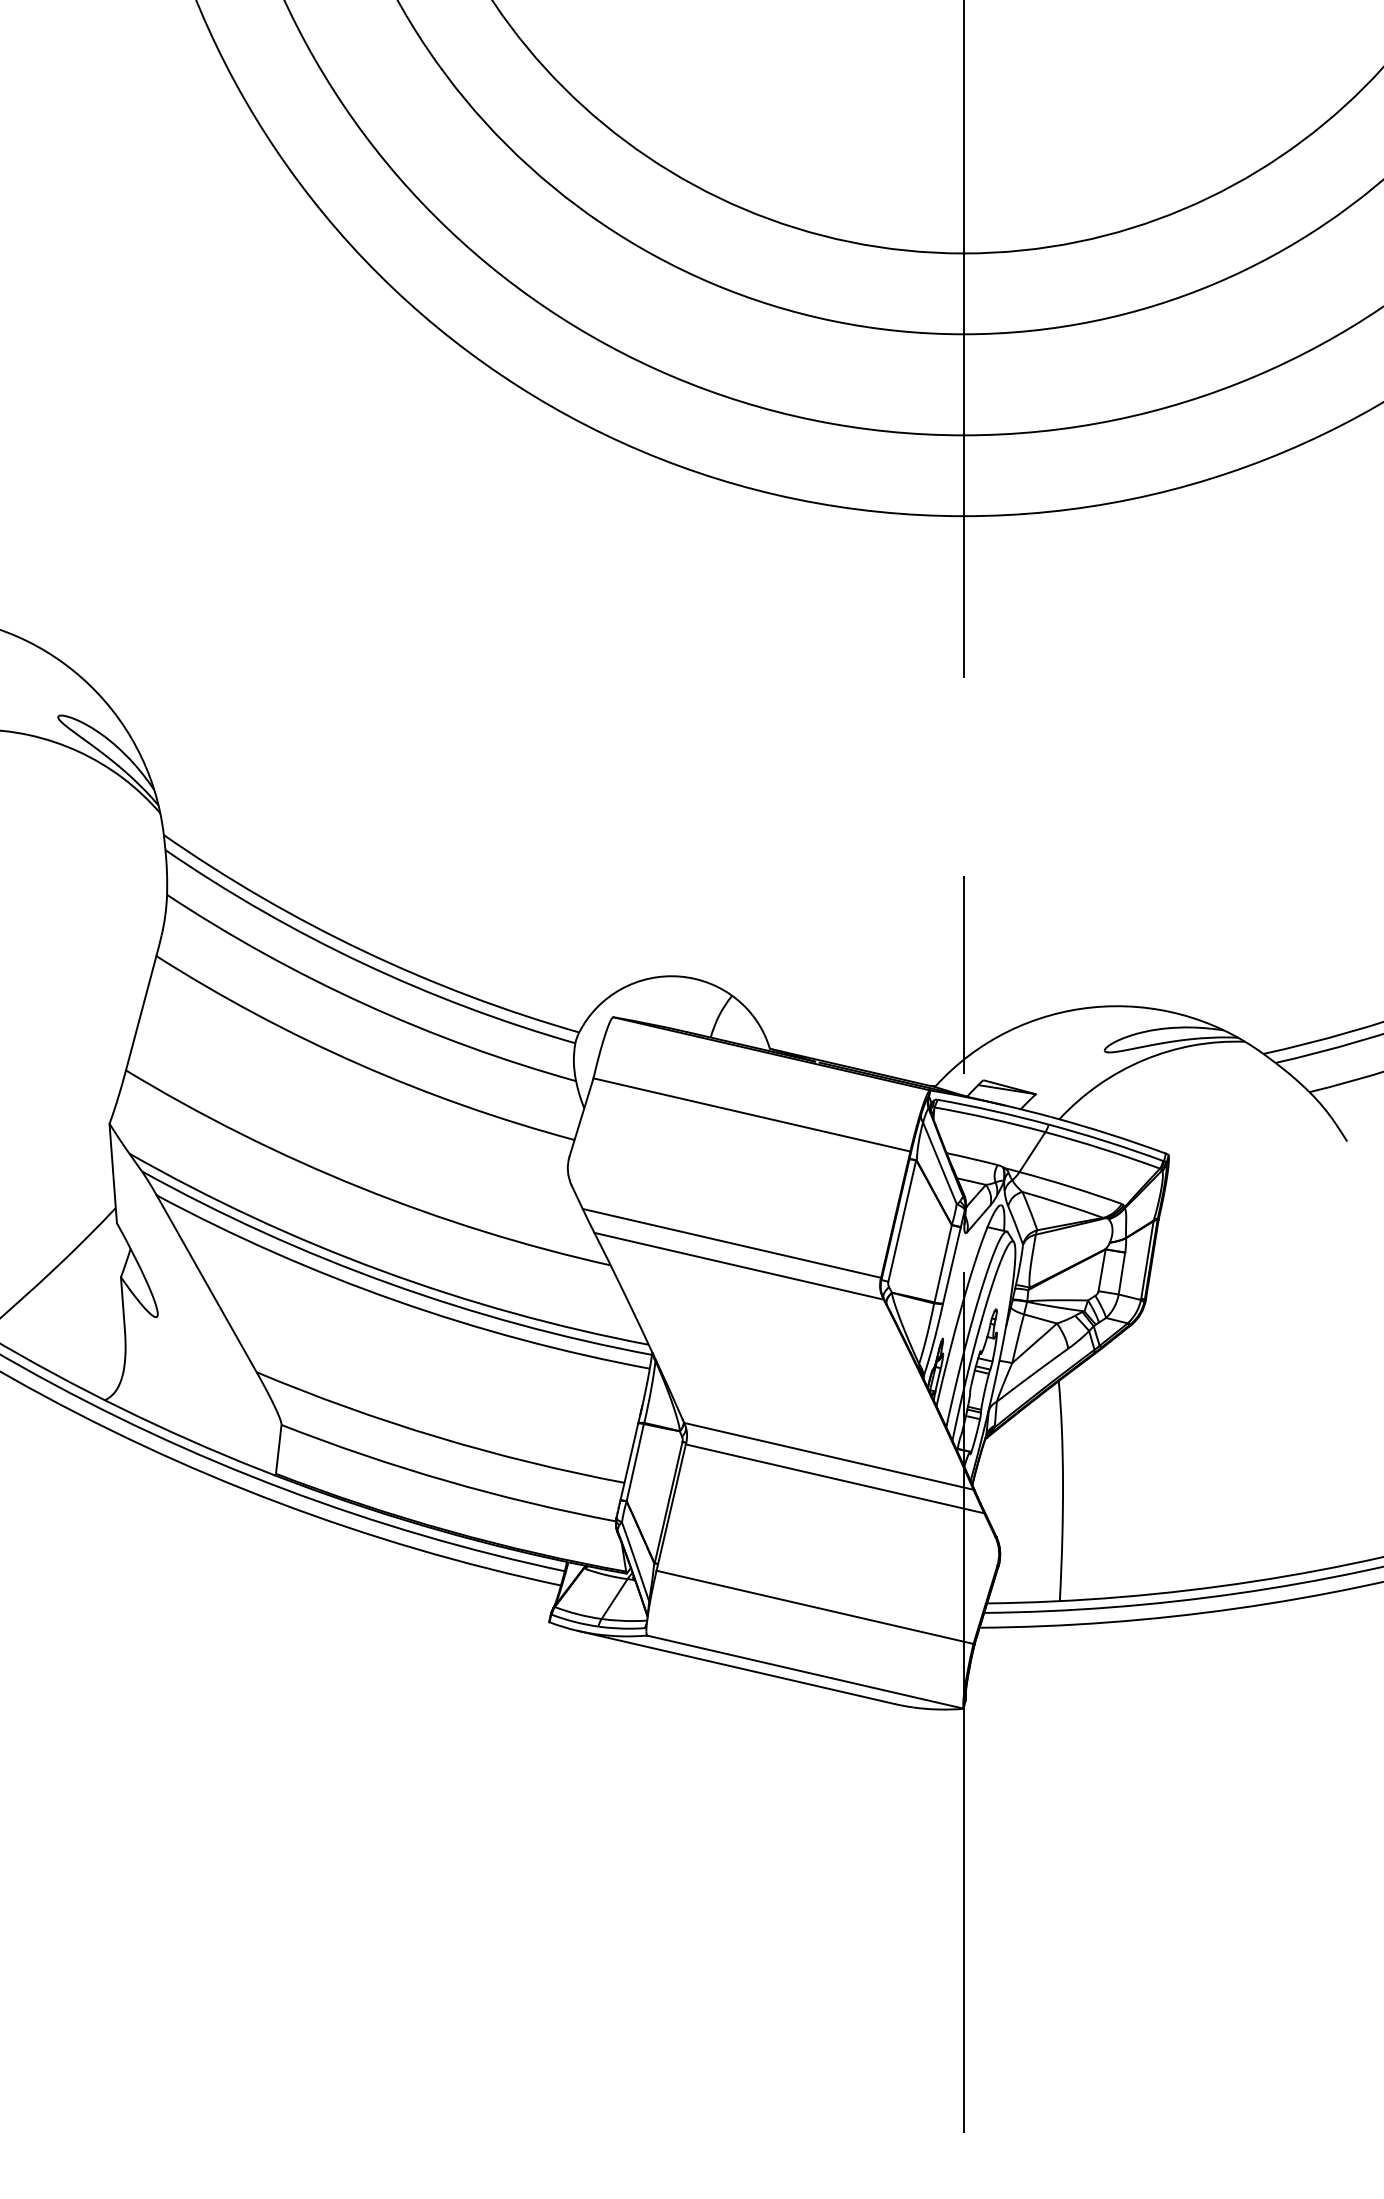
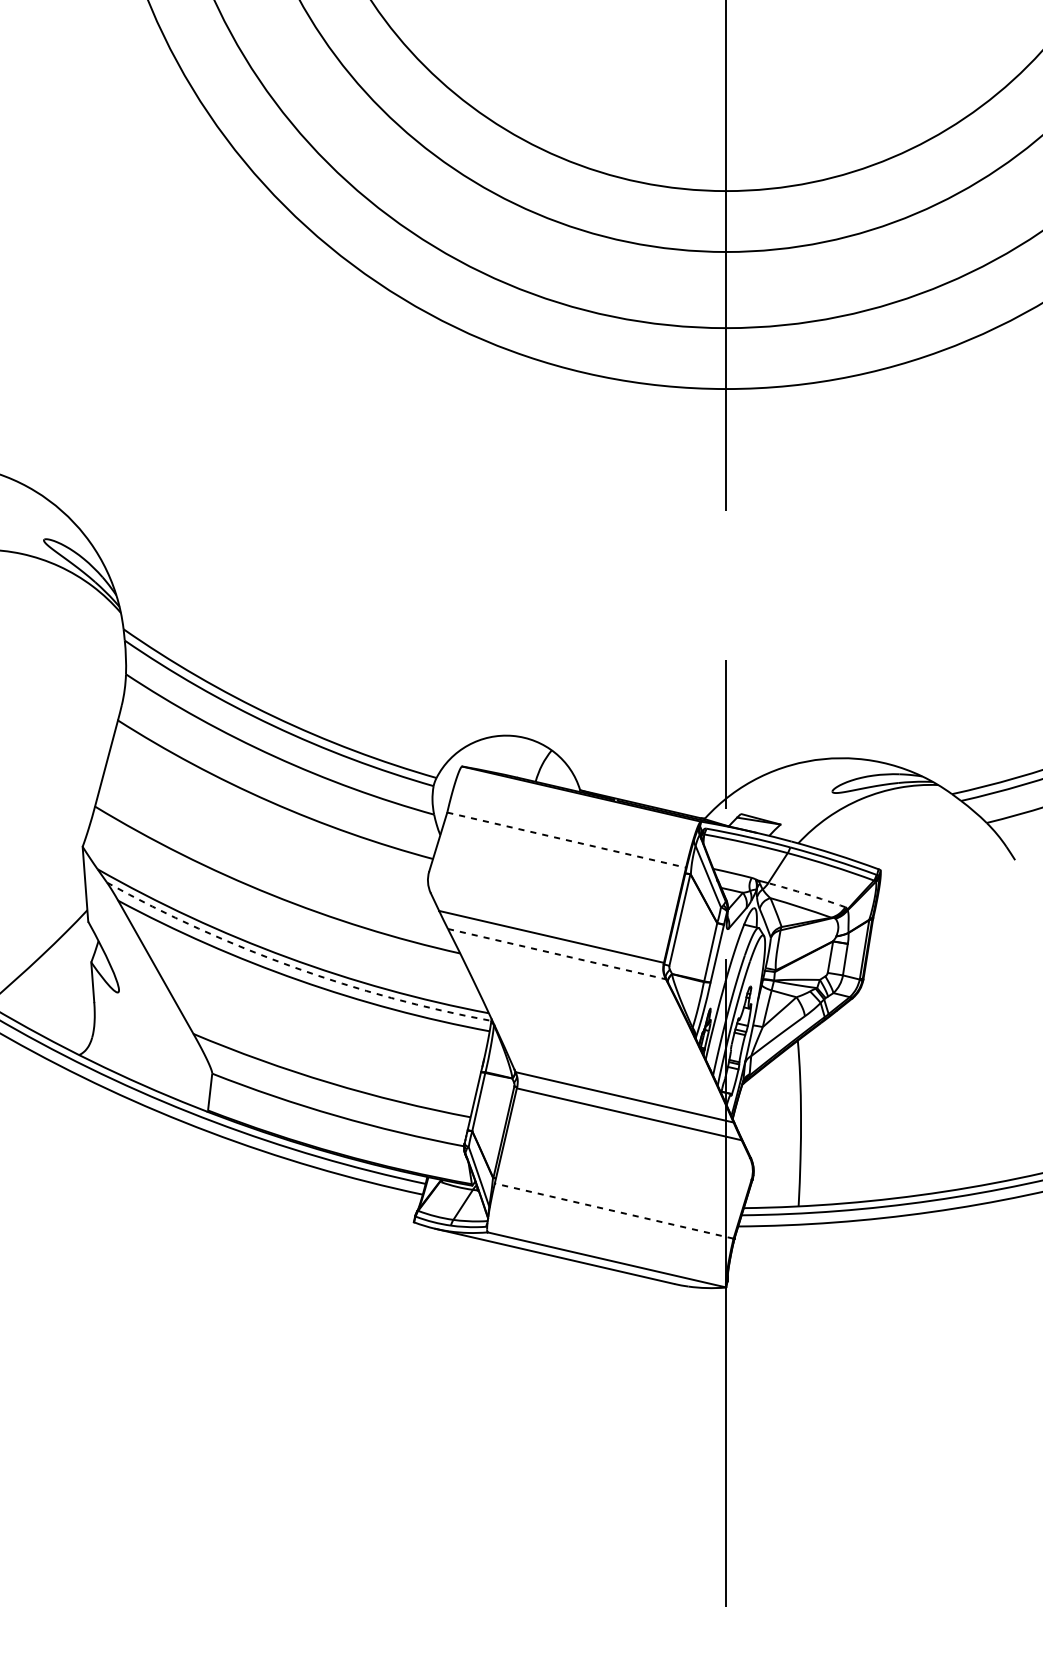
line: (751, 1114) -> (566, 839), solid -> dashed
arc: (1071, 1186) -> (807, 894), solid -> dashed
line: (739, 1266) -> (557, 954), solid -> dashed
arc: (389, 1283) -> (293, 967), solid -> dashed
line: (815, 1607) -> (614, 1211), solid -> dashed

